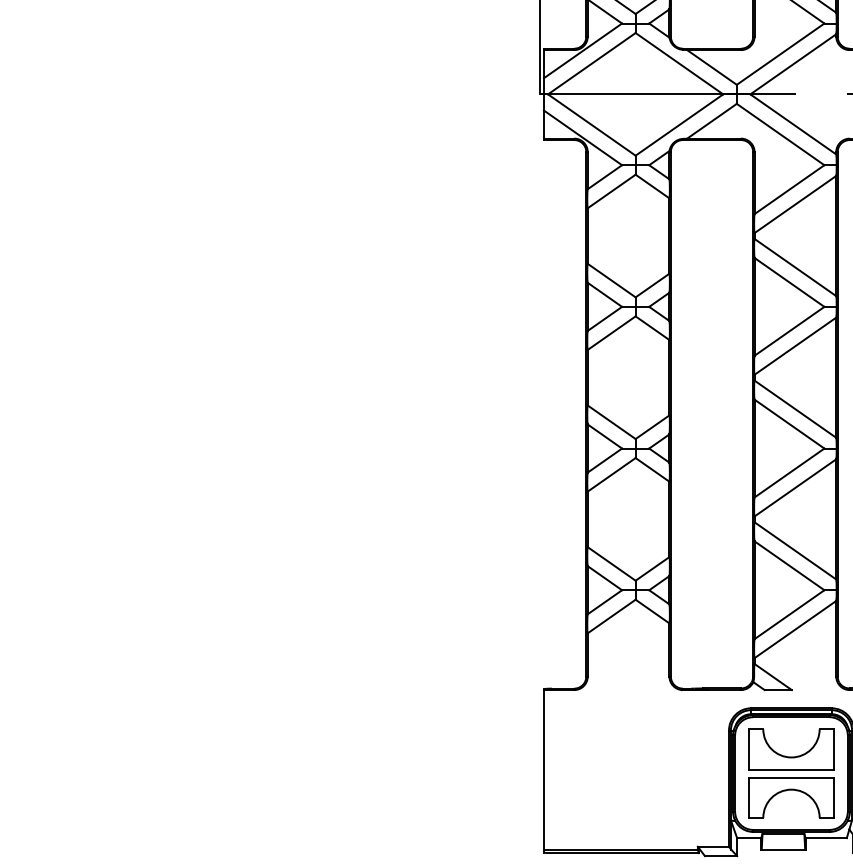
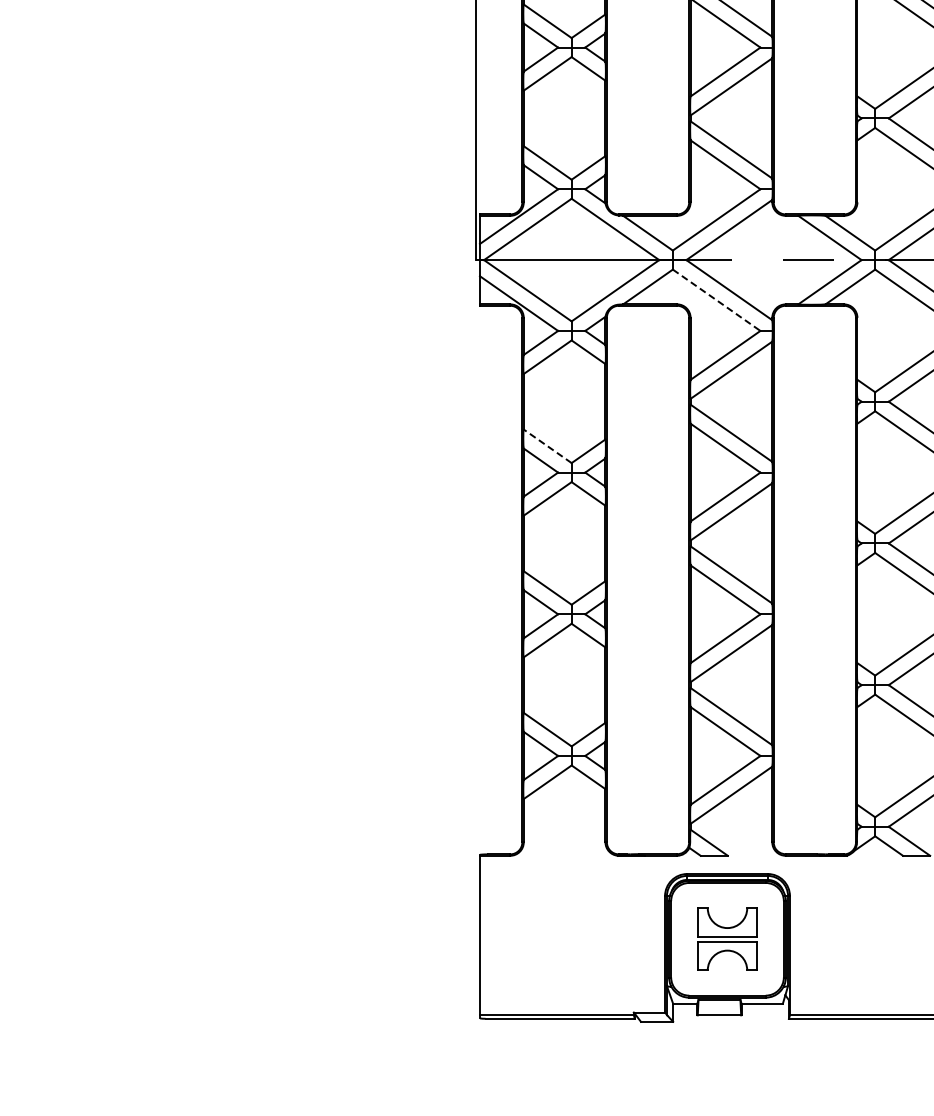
line: (781, 134) -> (717, 300), solid -> dashed
line: (611, 280) -> (547, 446), solid -> dashed
part: (791, 773) -> (727, 939), size x0.7

